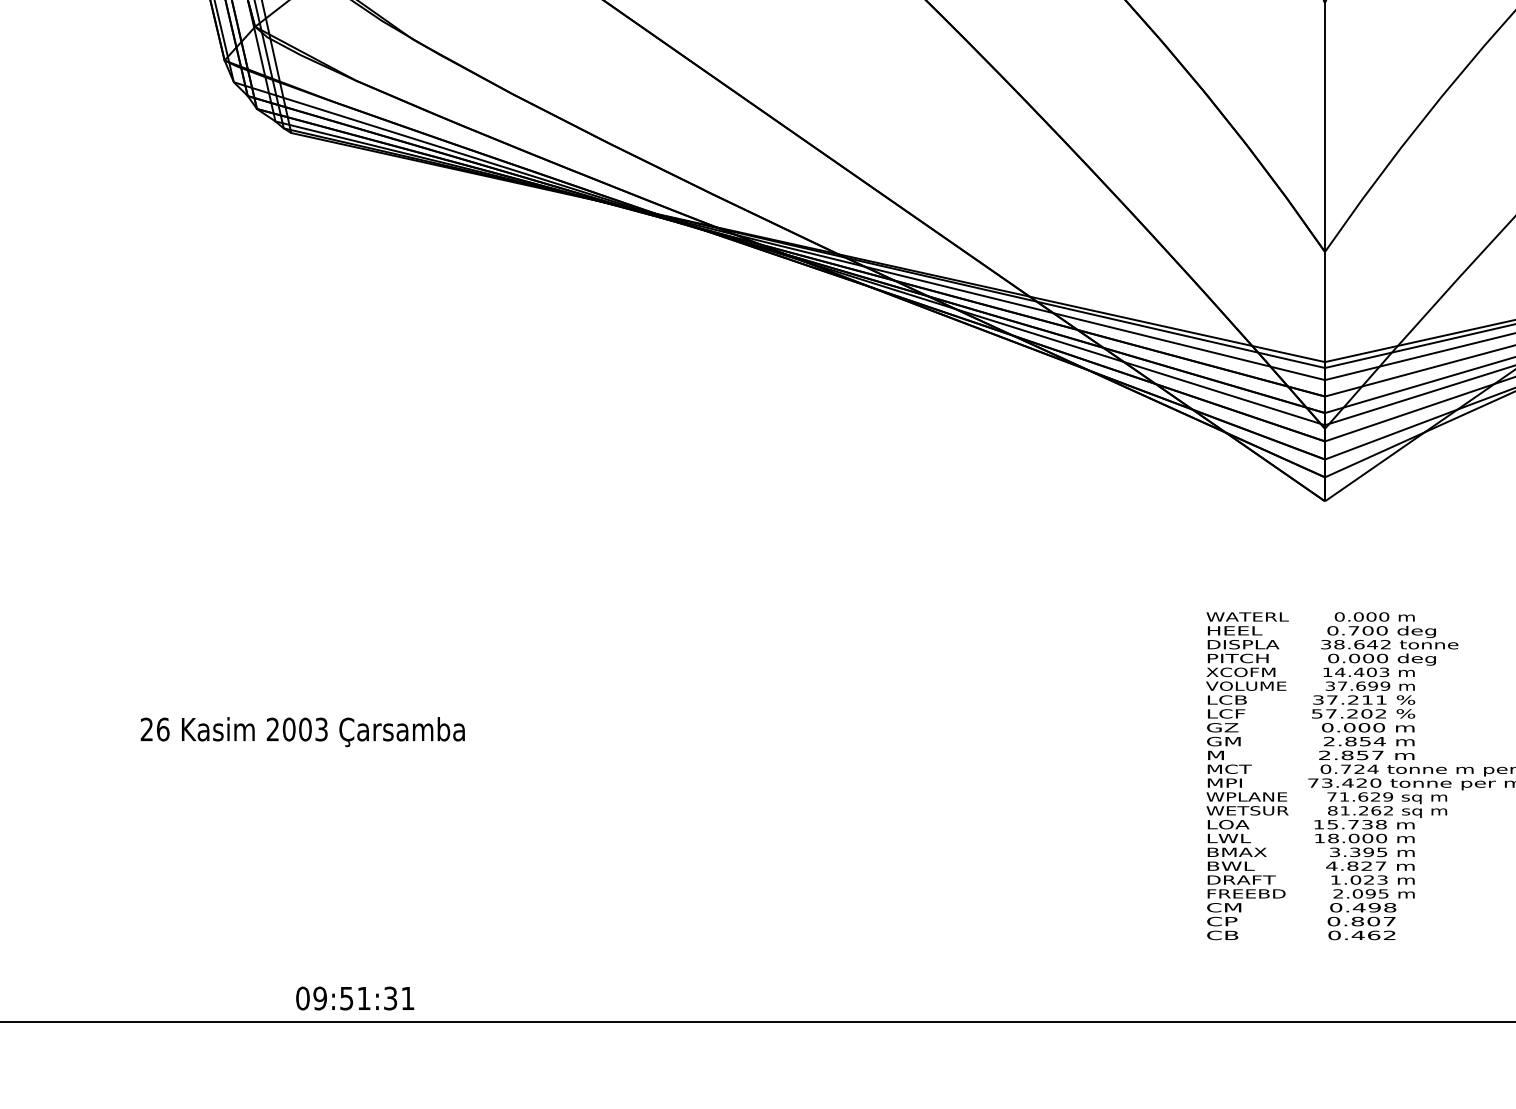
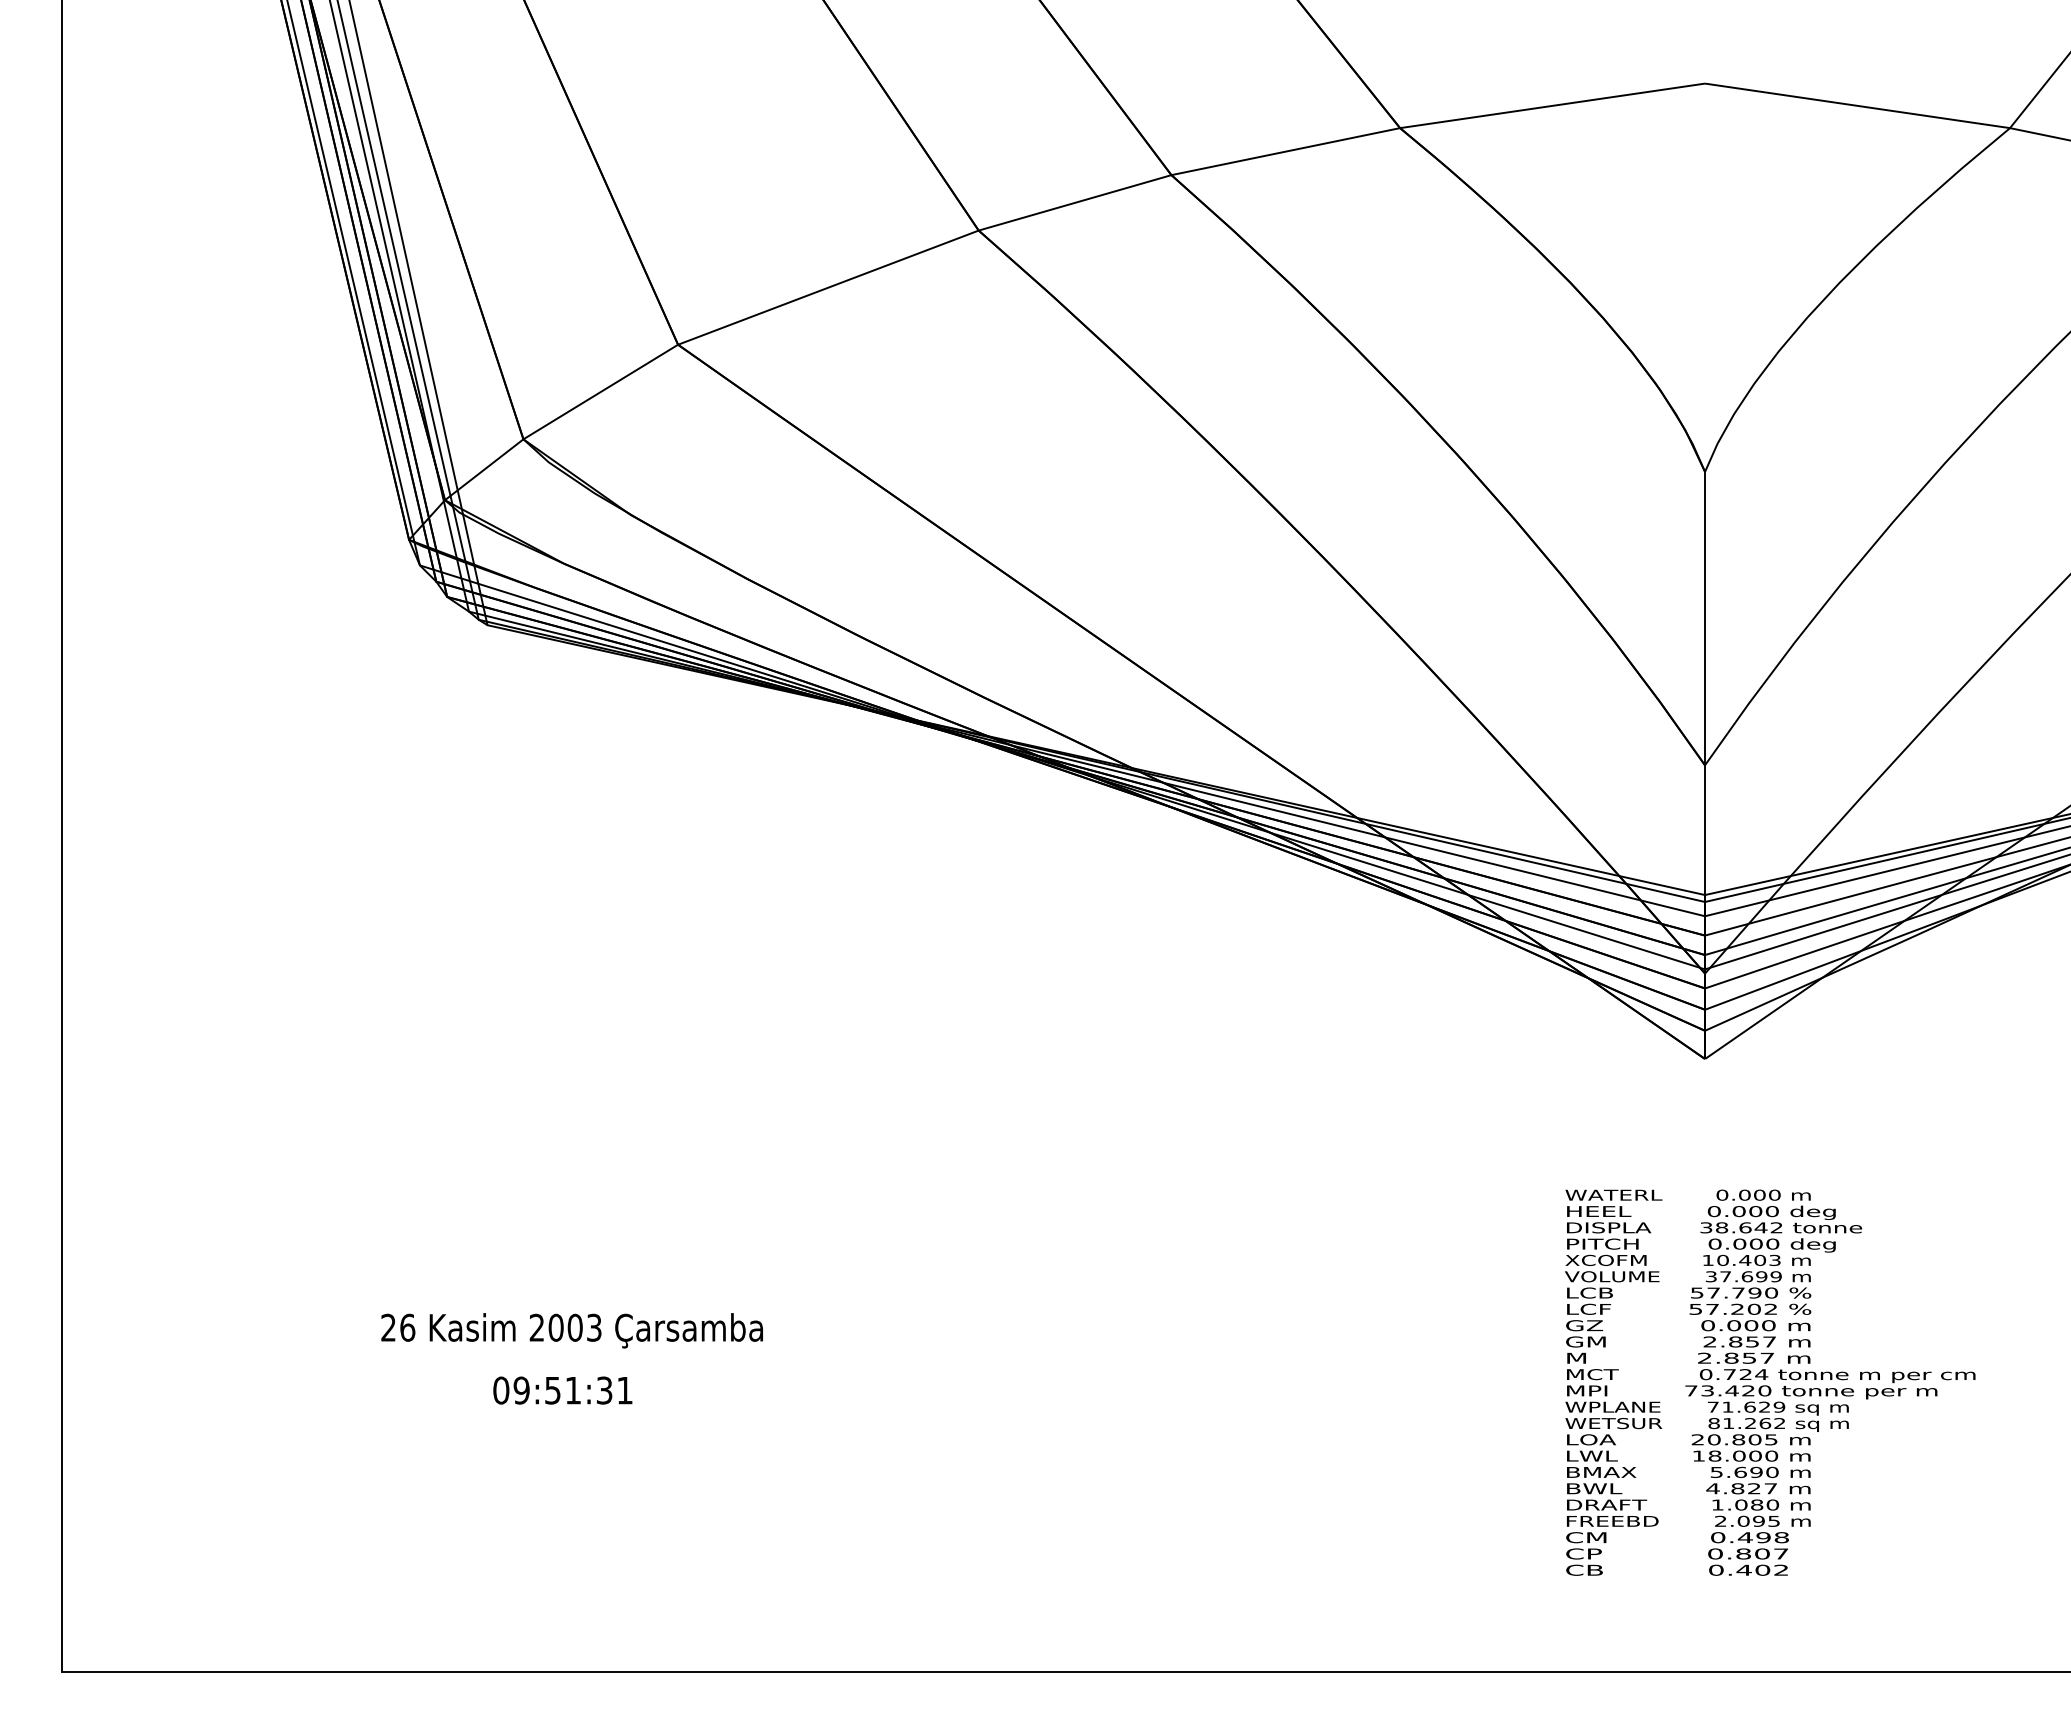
text: (1353, 630) -> (1738, 1211), 0.700 -> 0.000
text: (1339, 671) -> (1722, 1259), 14.403 -> 10.403
text: (1350, 699) -> (1734, 1292), 37.211 -> 57.790
text: (302, 731) -> (571, 1330), moved
text: (1379, 741) -> (1769, 1341), 2.854 -> 2.857
text: (1350, 824) -> (1734, 1439), 15.738 -> 20.805
text: (1358, 851) -> (1744, 1471), 3.395 -> 5.690
text: (1376, 879) -> (1765, 1504), 1.023 -> 1.080
text: (1373, 934) -> (1762, 1569), 0.462 -> 0.402
text: (354, 998) -> (562, 1390), moved

